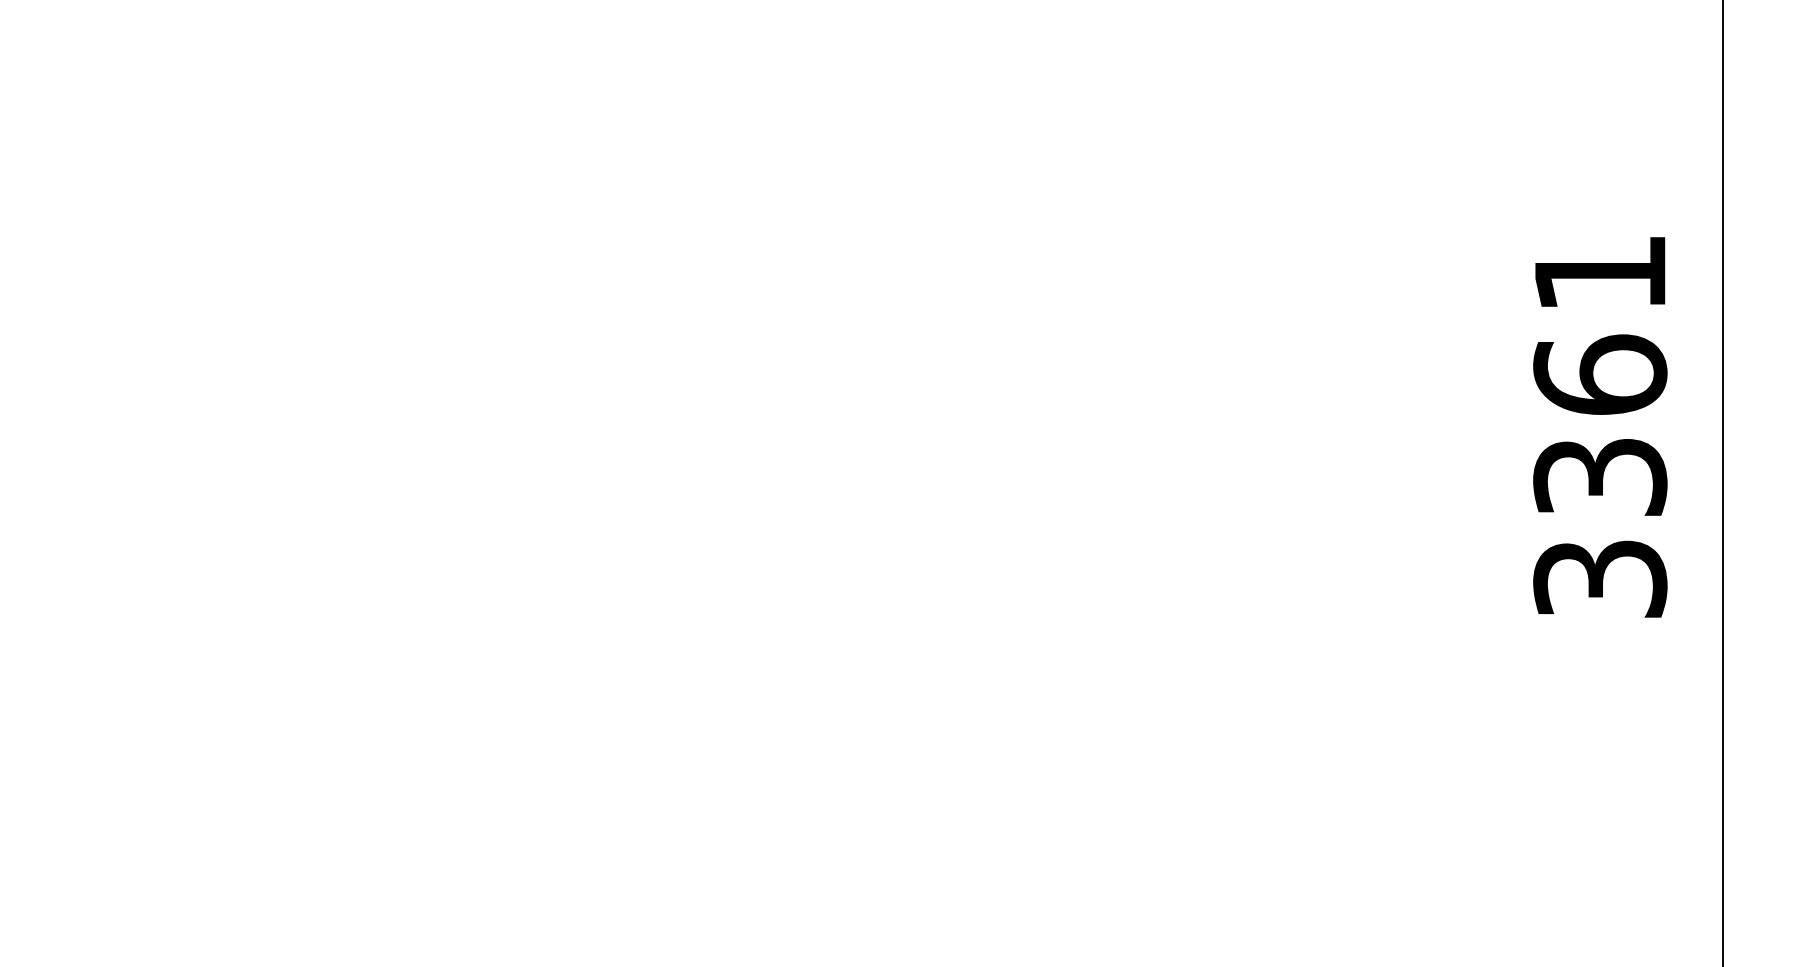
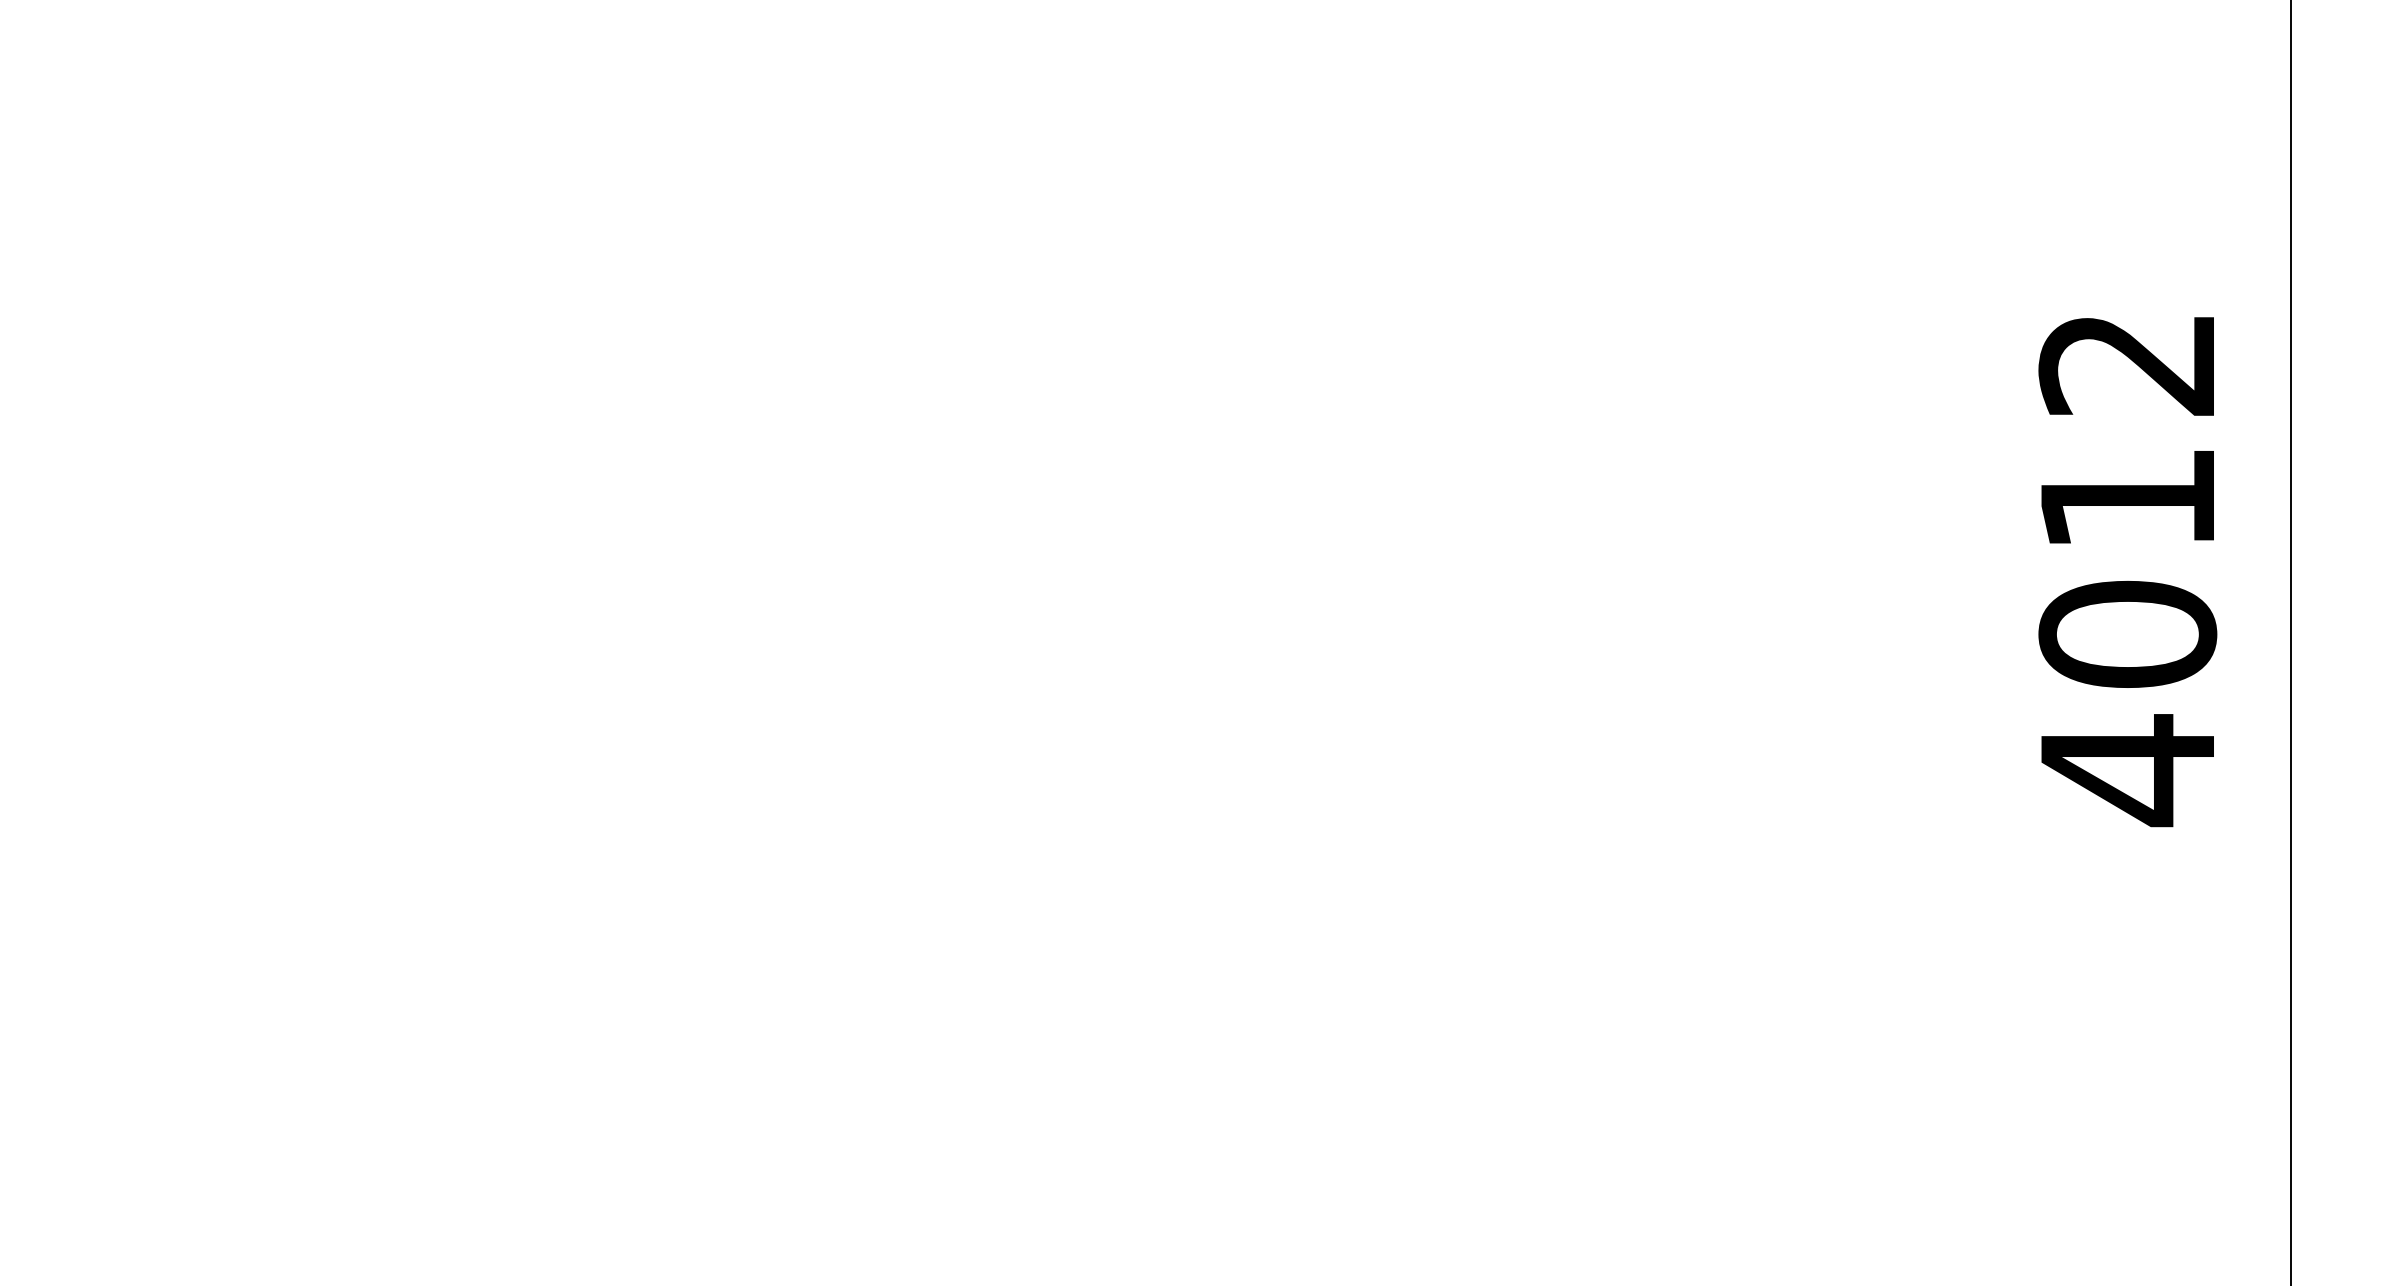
text: (1600, 429) -> (2128, 571), 3361 -> 4012

